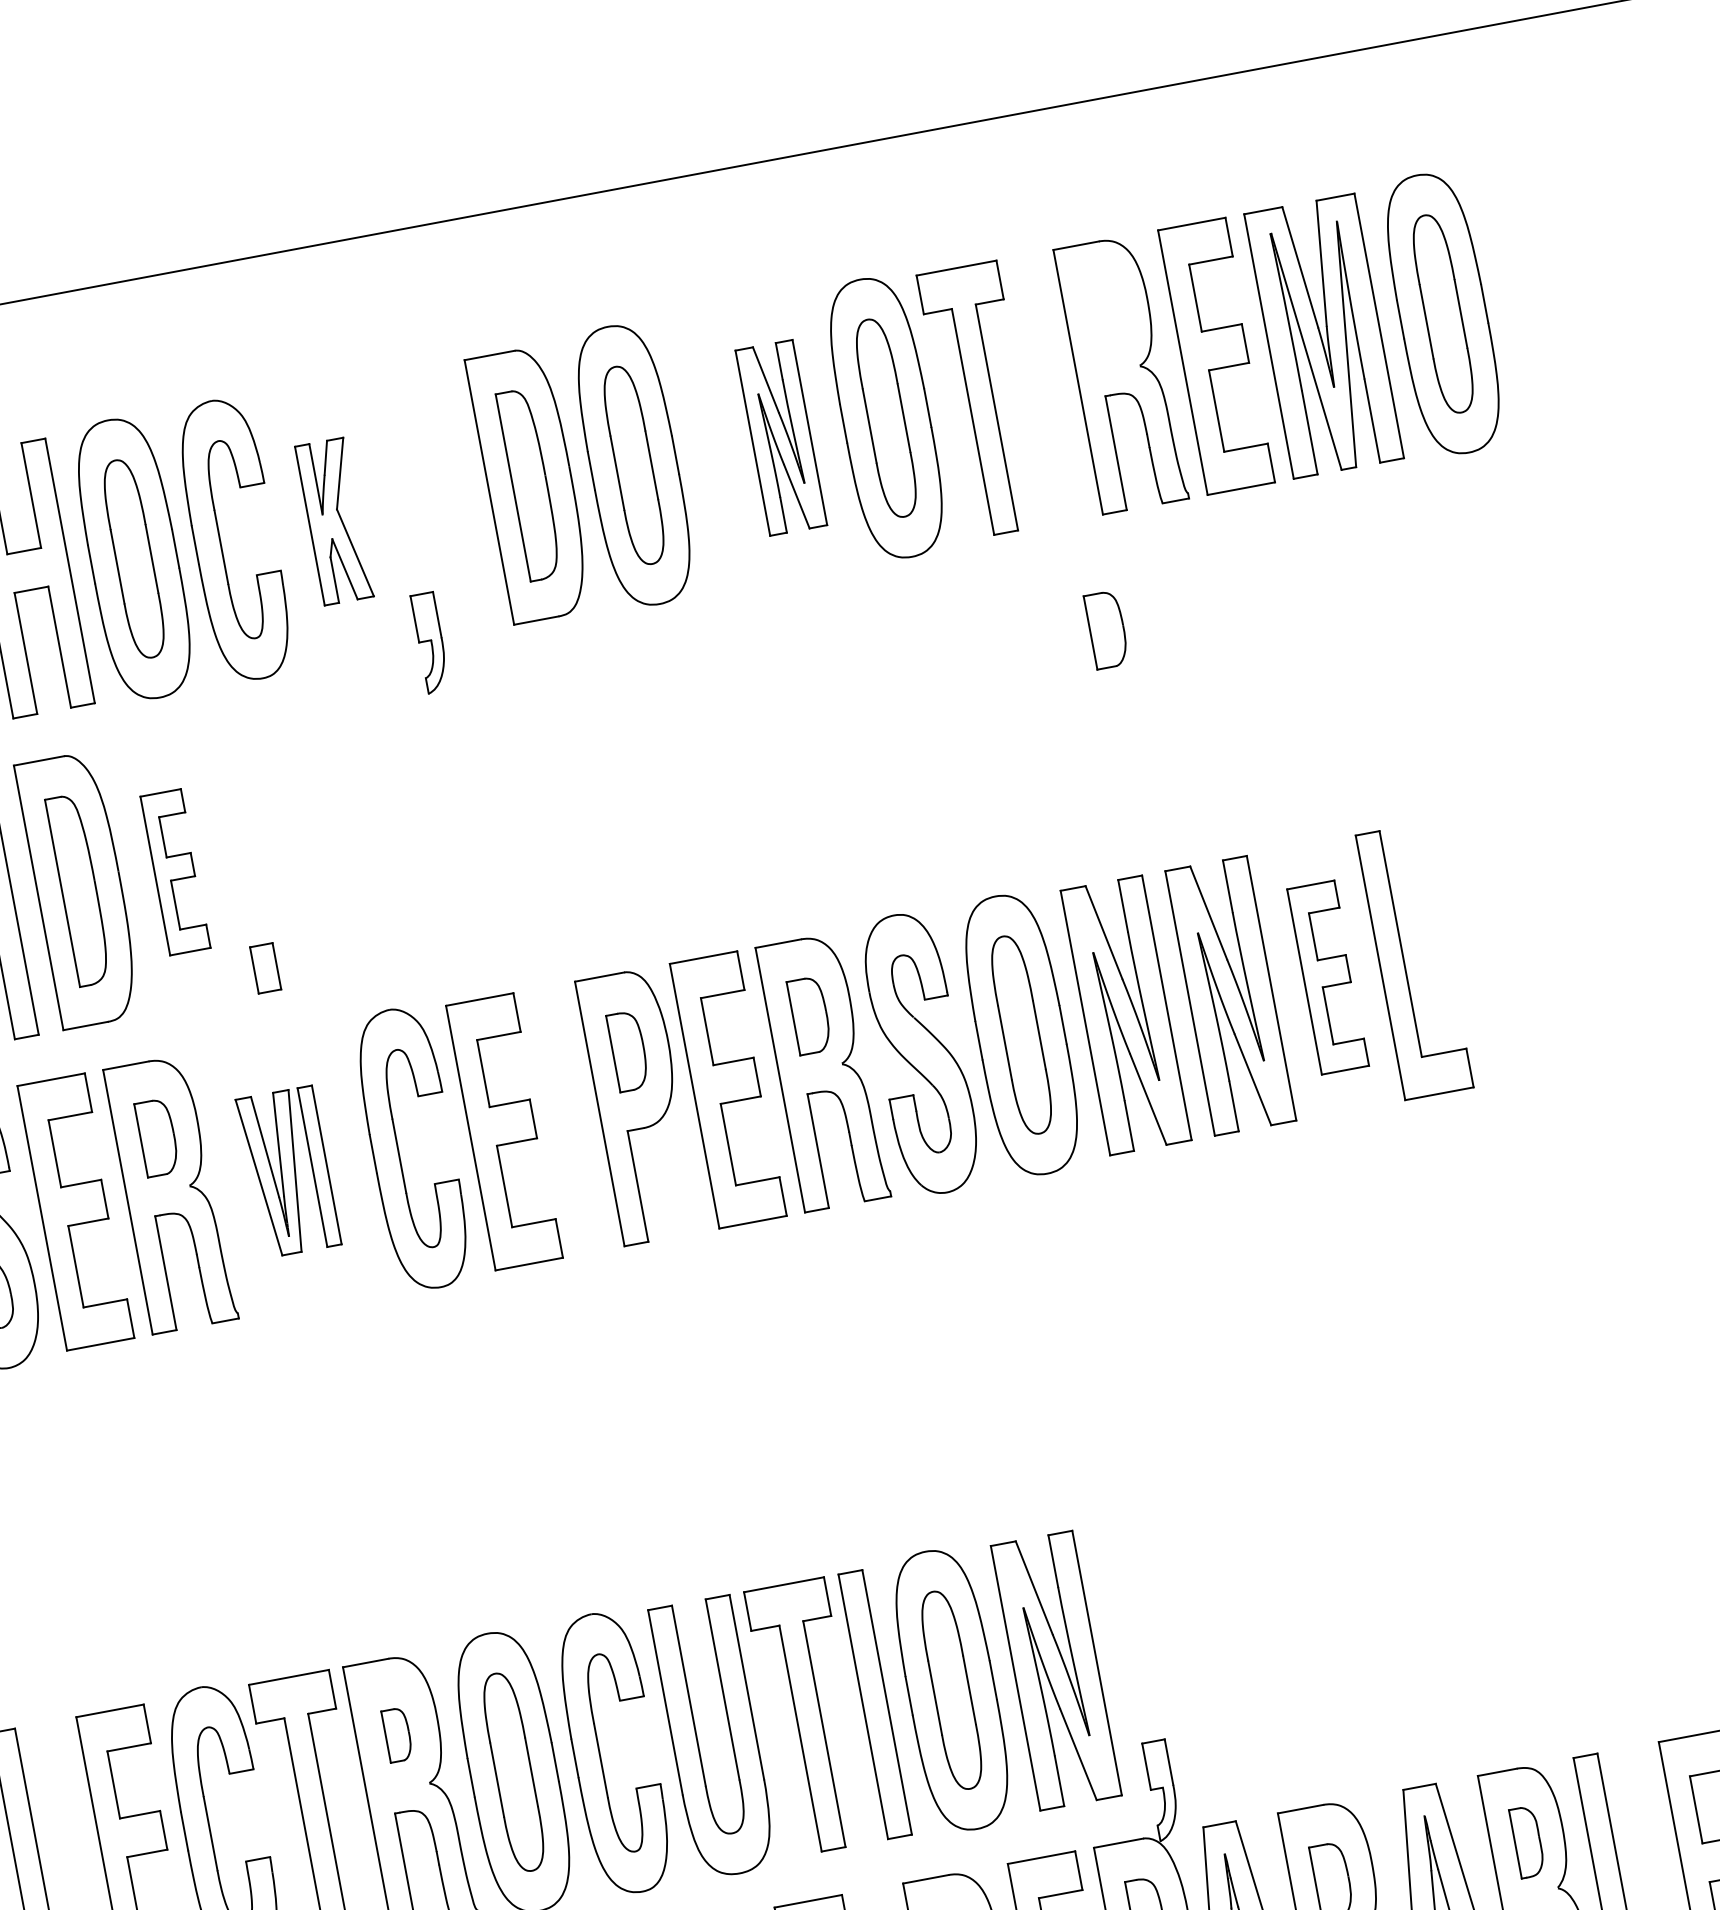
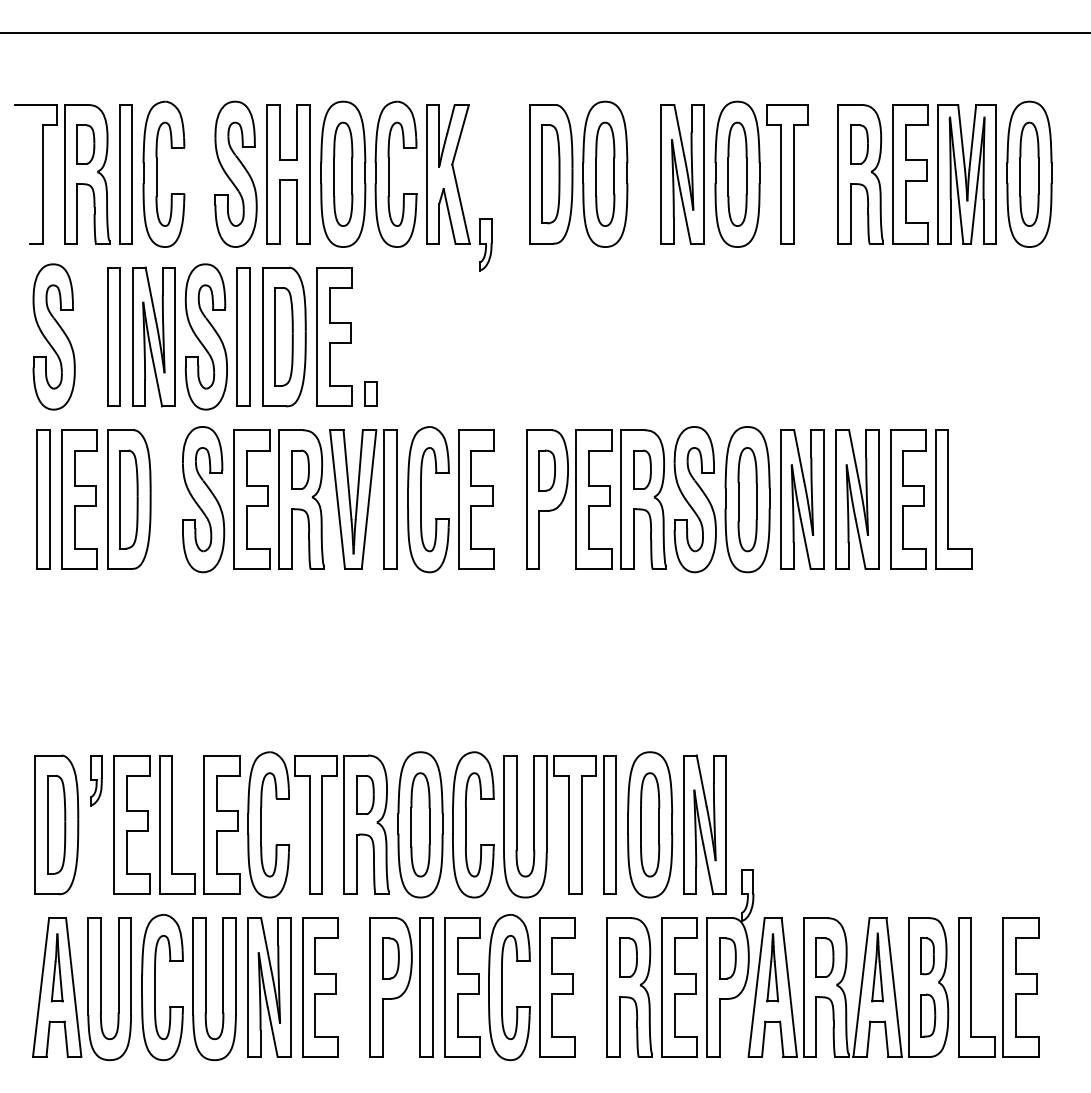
part: (781, 438) -> (682, 174), size x1.43
part: (334, 521) -> (448, 174), size x1.67
part: (1107, 629) -> (859, 144), moved
part: (175, 871) -> (334, 336), size x1.67
part: (1328, 977) -> (908, 499), size x1.43
part: (288, 1171) -> (363, 499), size x1.67
part: (397, 1733) -> (365, 794), size x1.43

